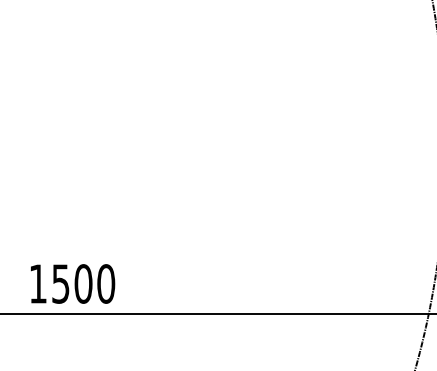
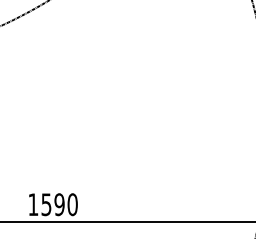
text: (83, 283) -> (59, 204), 1500 -> 1590

